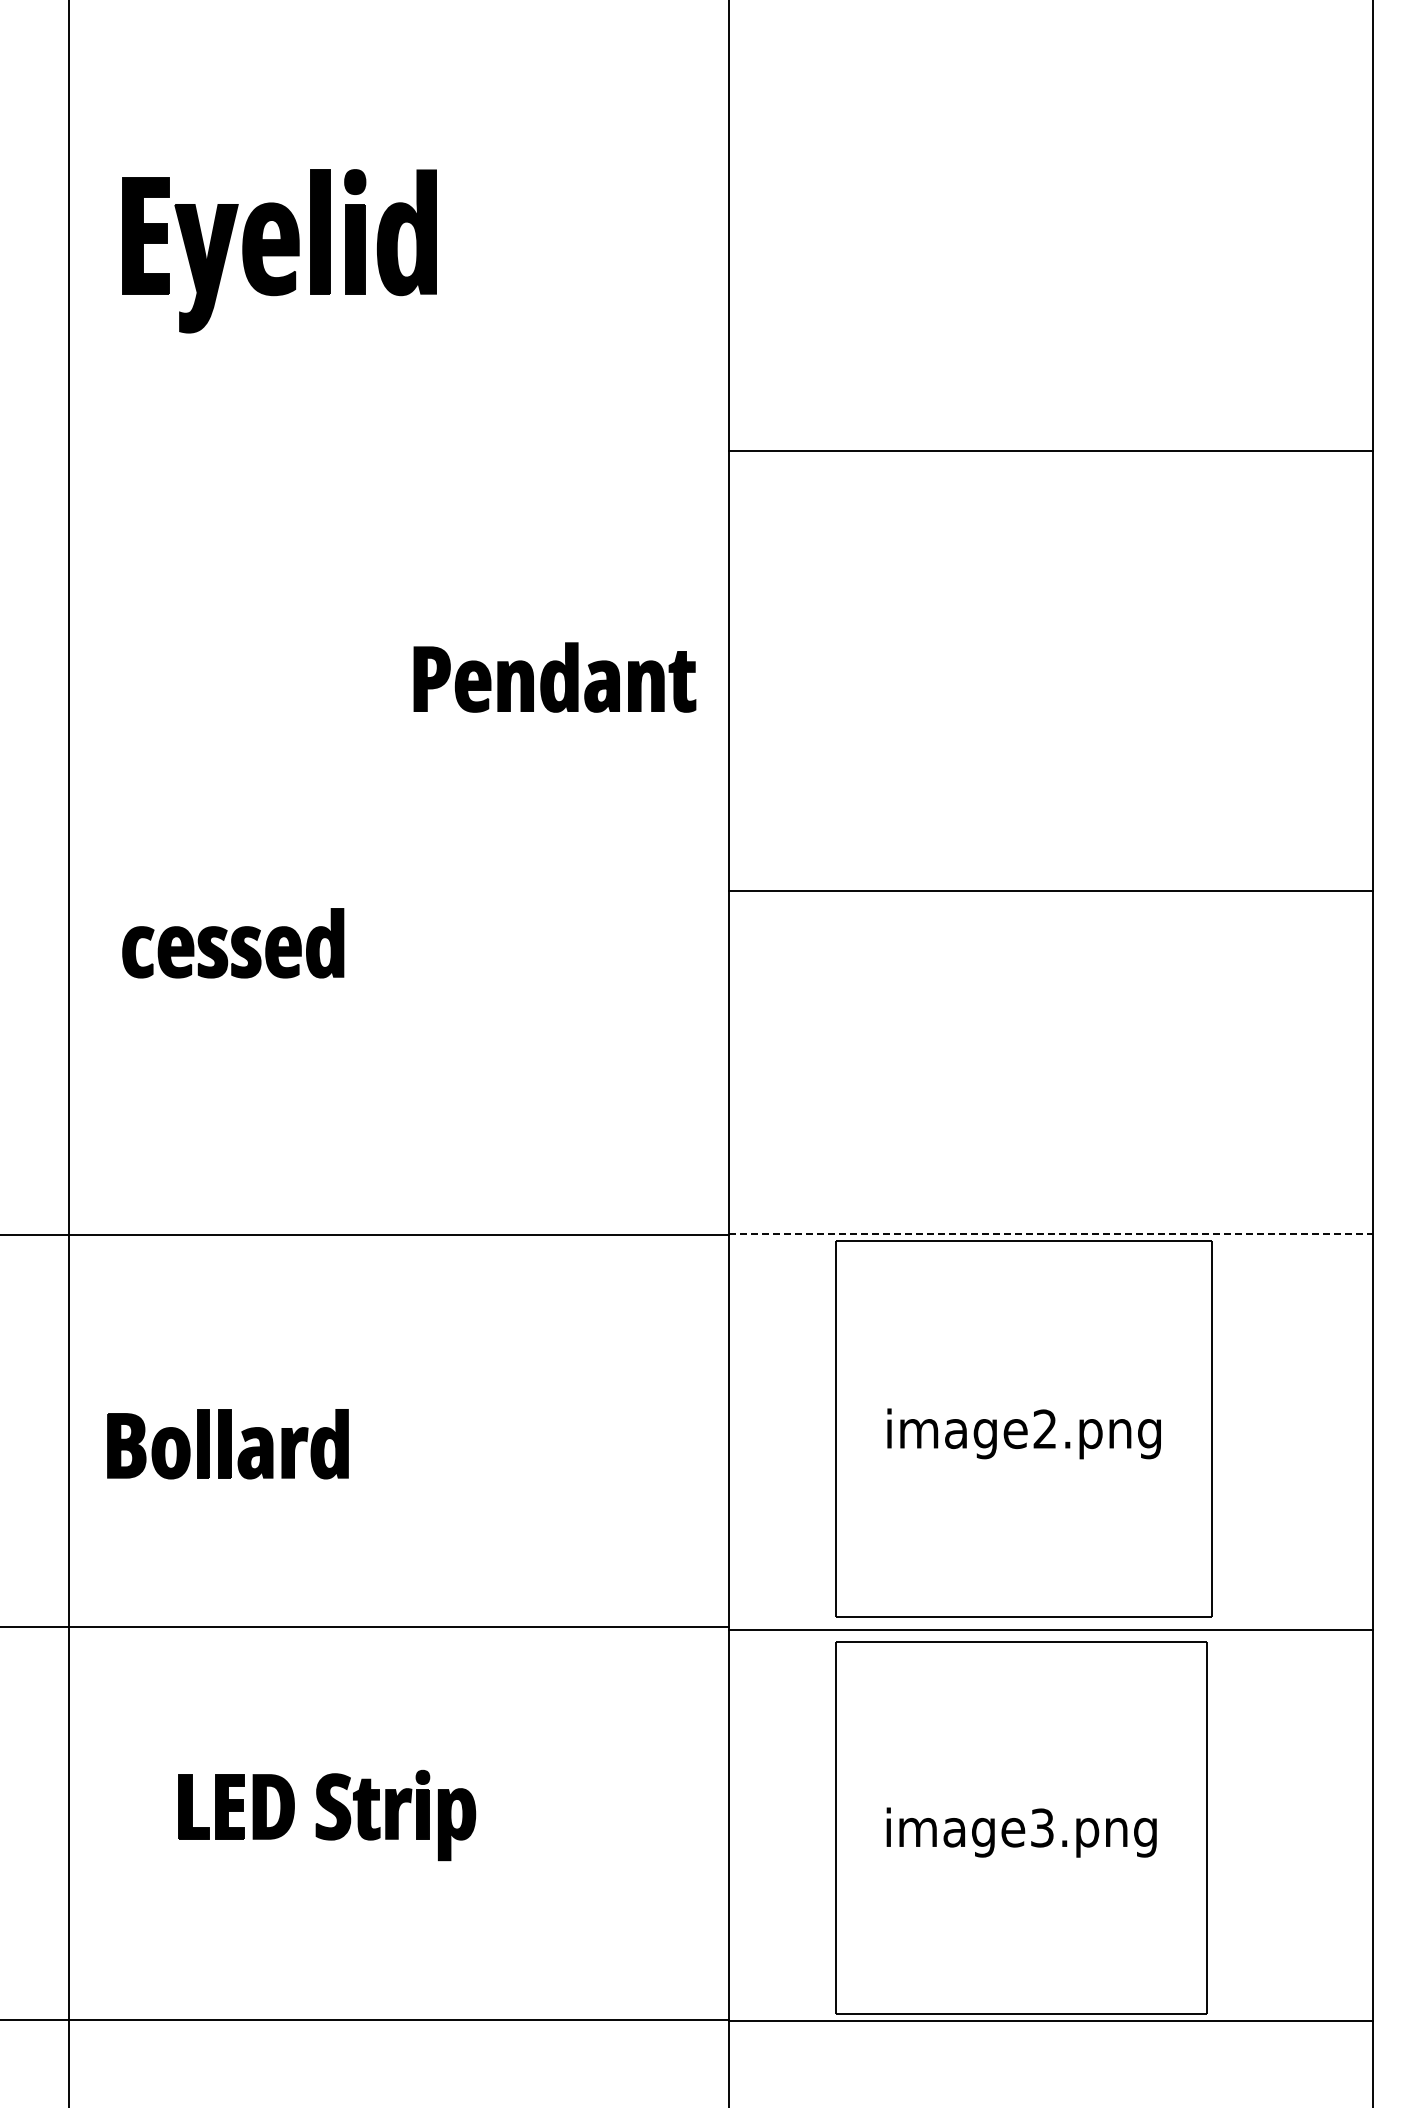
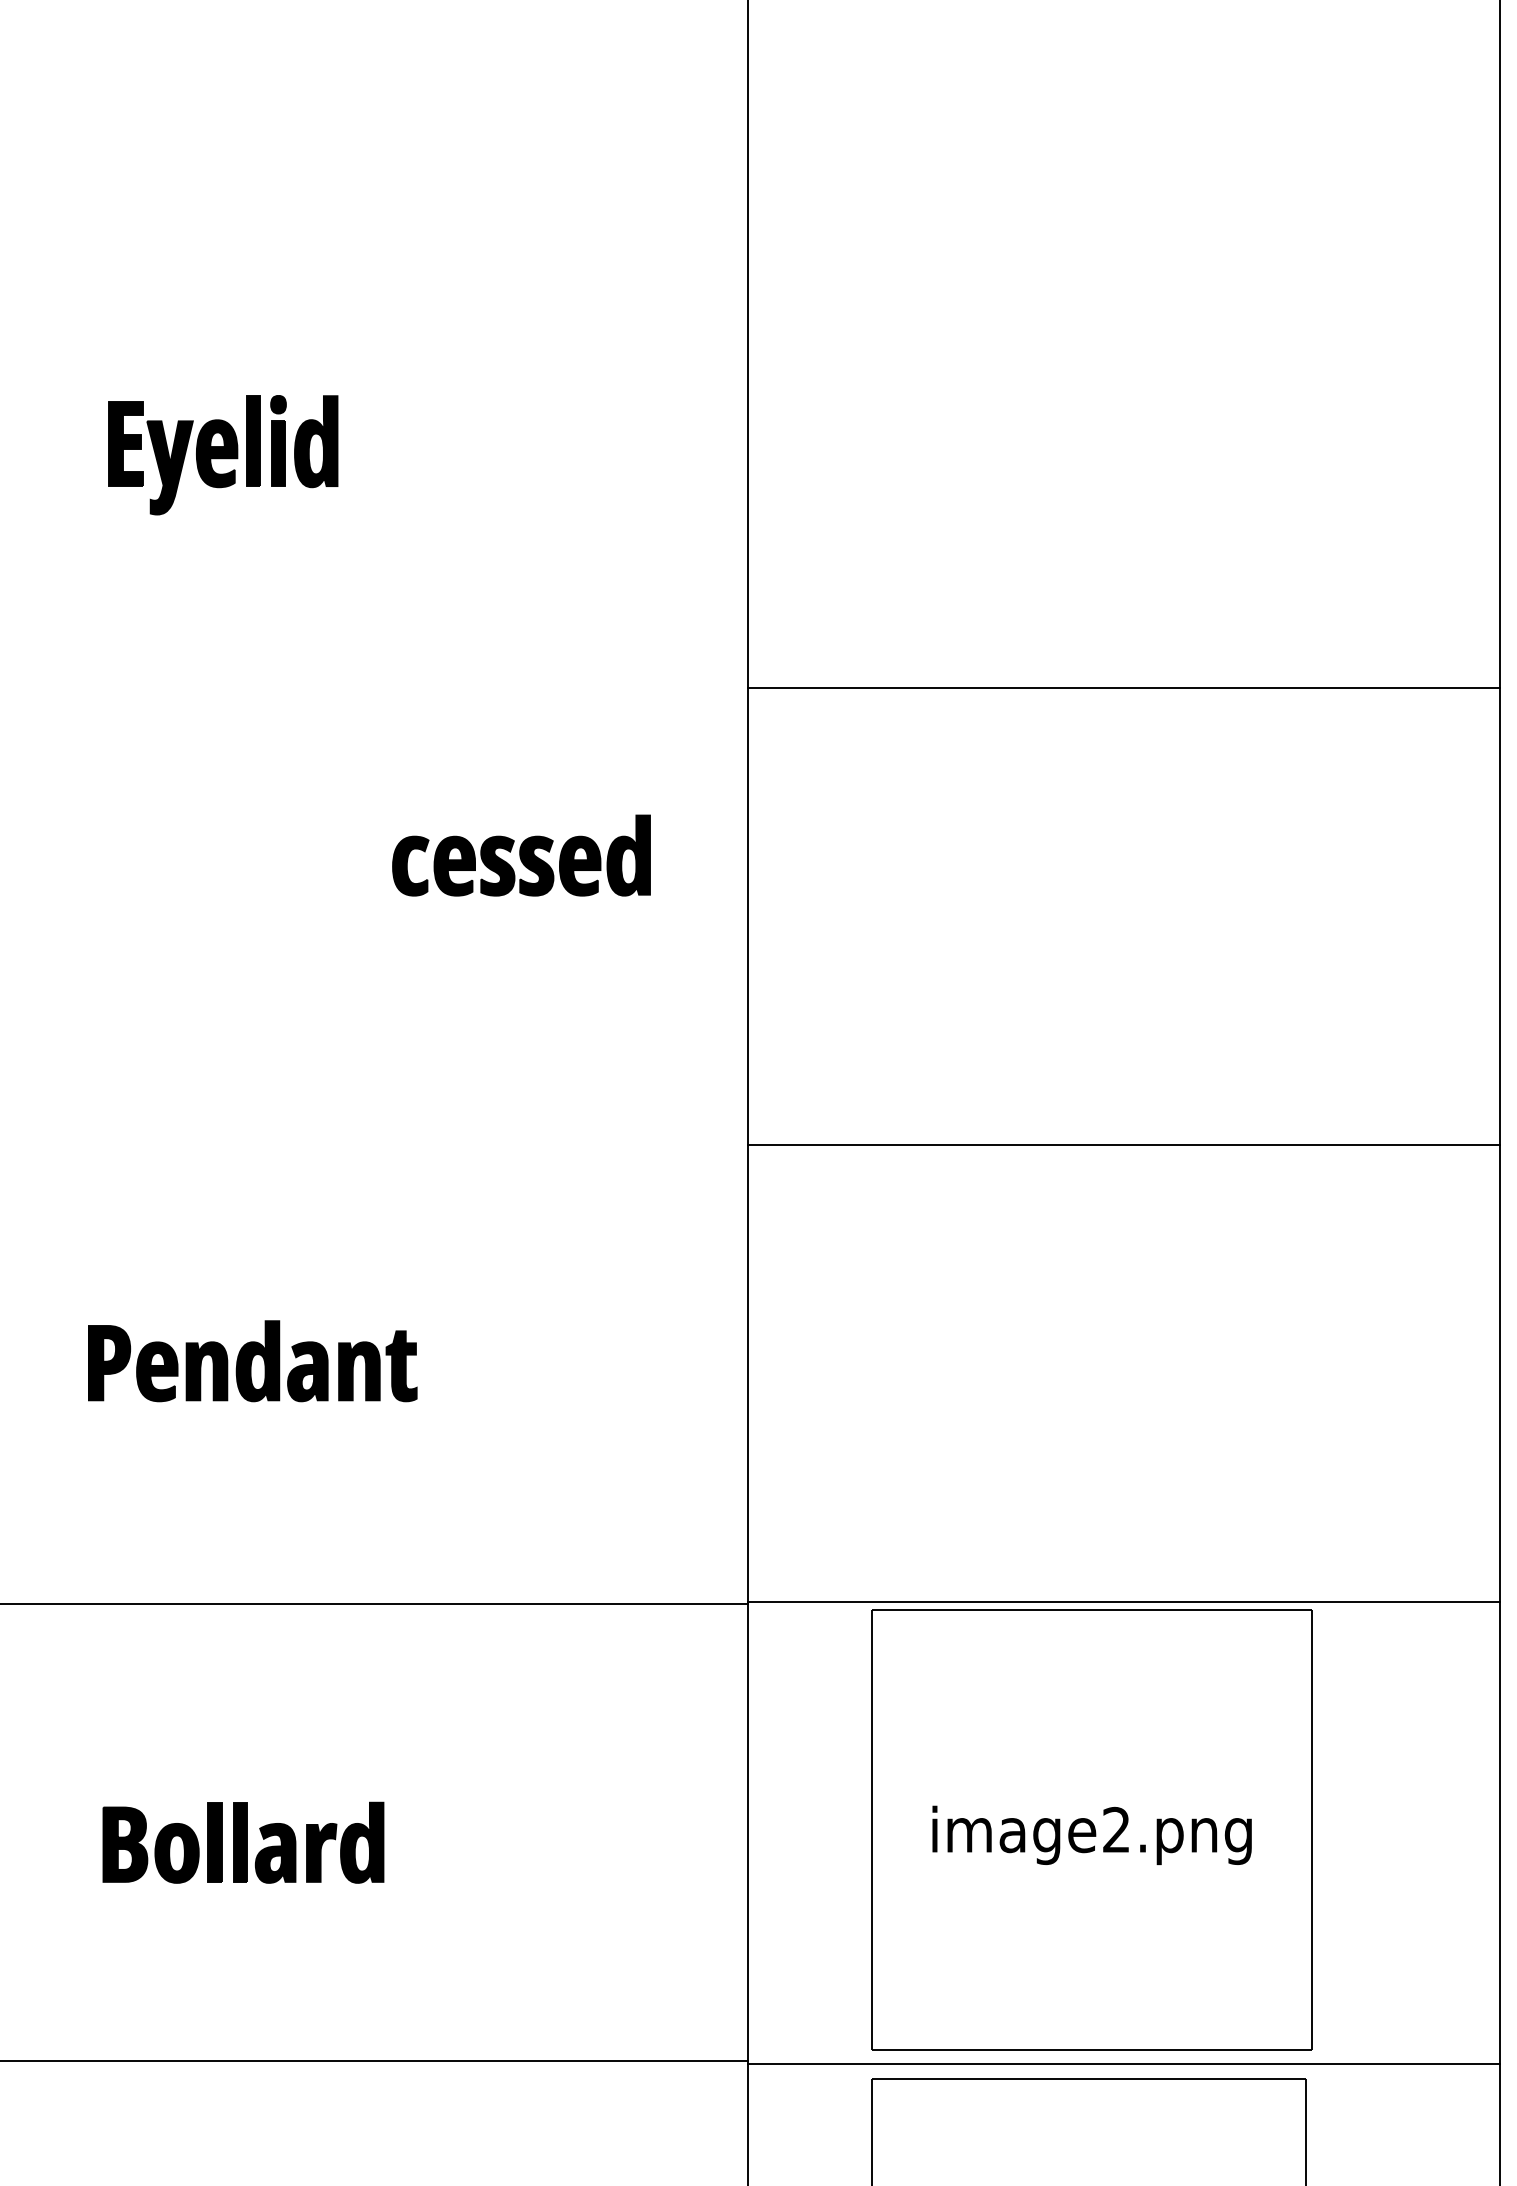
part: (279, 250) -> (223, 454), size x0.62
part: (554, 677) -> (252, 1361), moved
line: (1051, 891) -> (1123, 1145), moved
part: (233, 943) -> (521, 855), moved
line: (1051, 1233) -> (1123, 1601), dashed -> solid
part: (227, 1444) -> (242, 1843), moved

